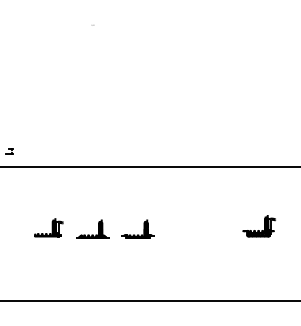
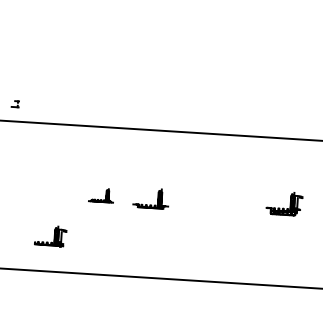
part: (48, 227) -> (50, 235), moved
part: (92, 228) -> (101, 194), size x0.7

